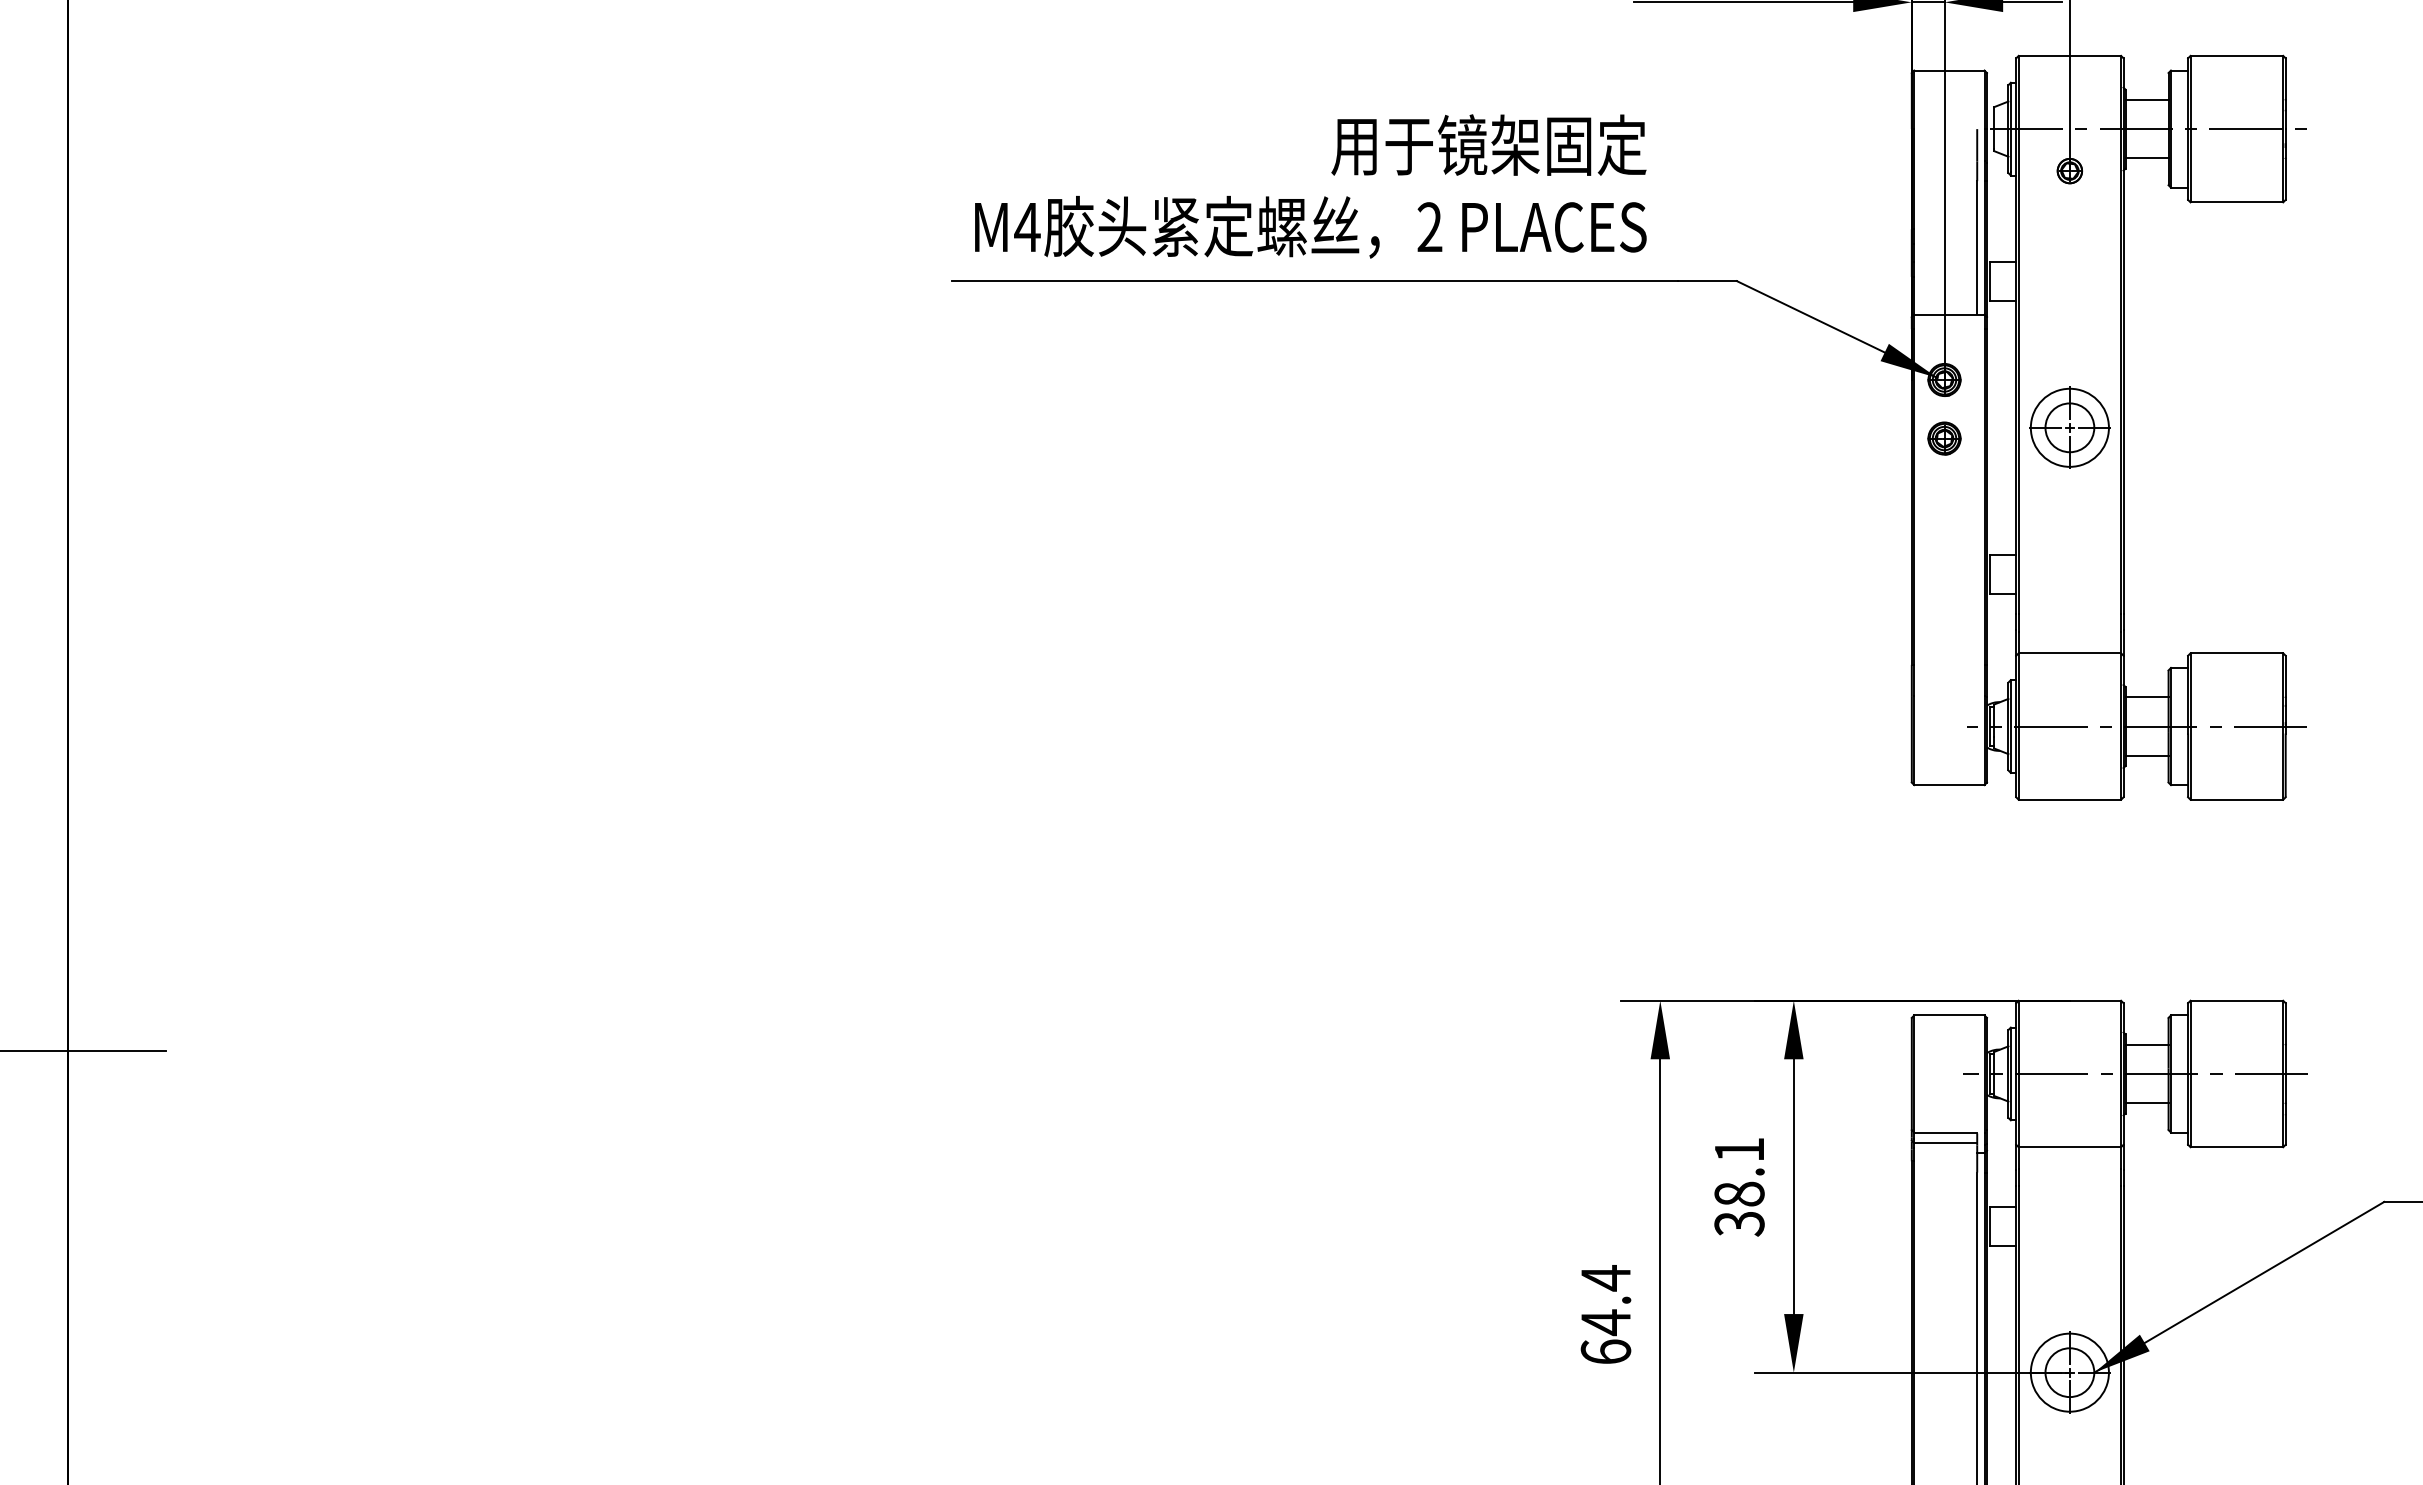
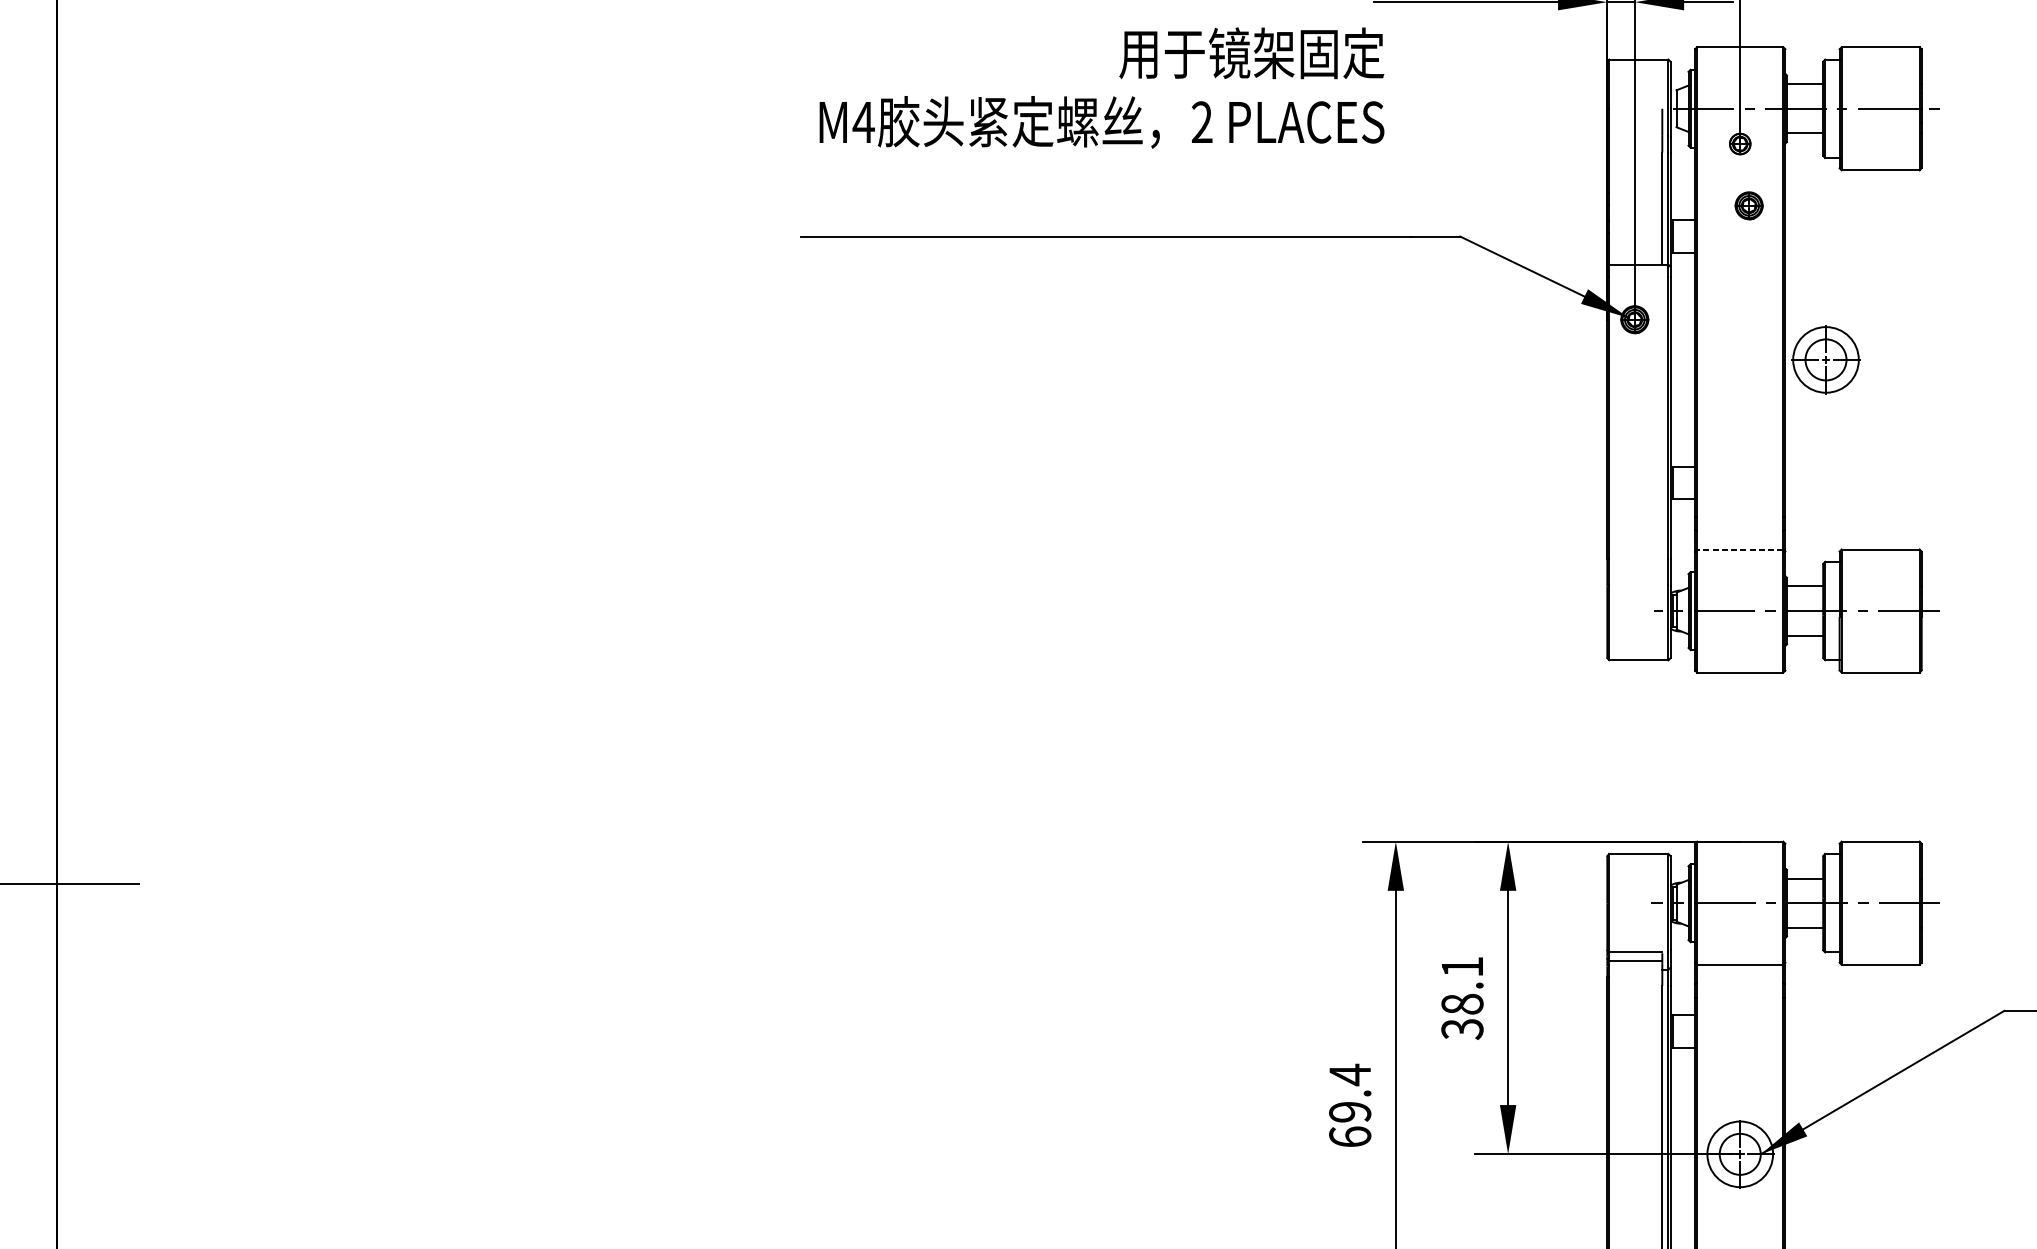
text: (1310, 186) -> (1101, 88), moved
part: (2069, 427) -> (1825, 359), moved
part: (1944, 438) -> (1749, 205), moved
line: (2069, 653) -> (1739, 549), solid -> dashed
text: (1605, 1322) -> (1349, 1112), 64.4 -> 69.4

